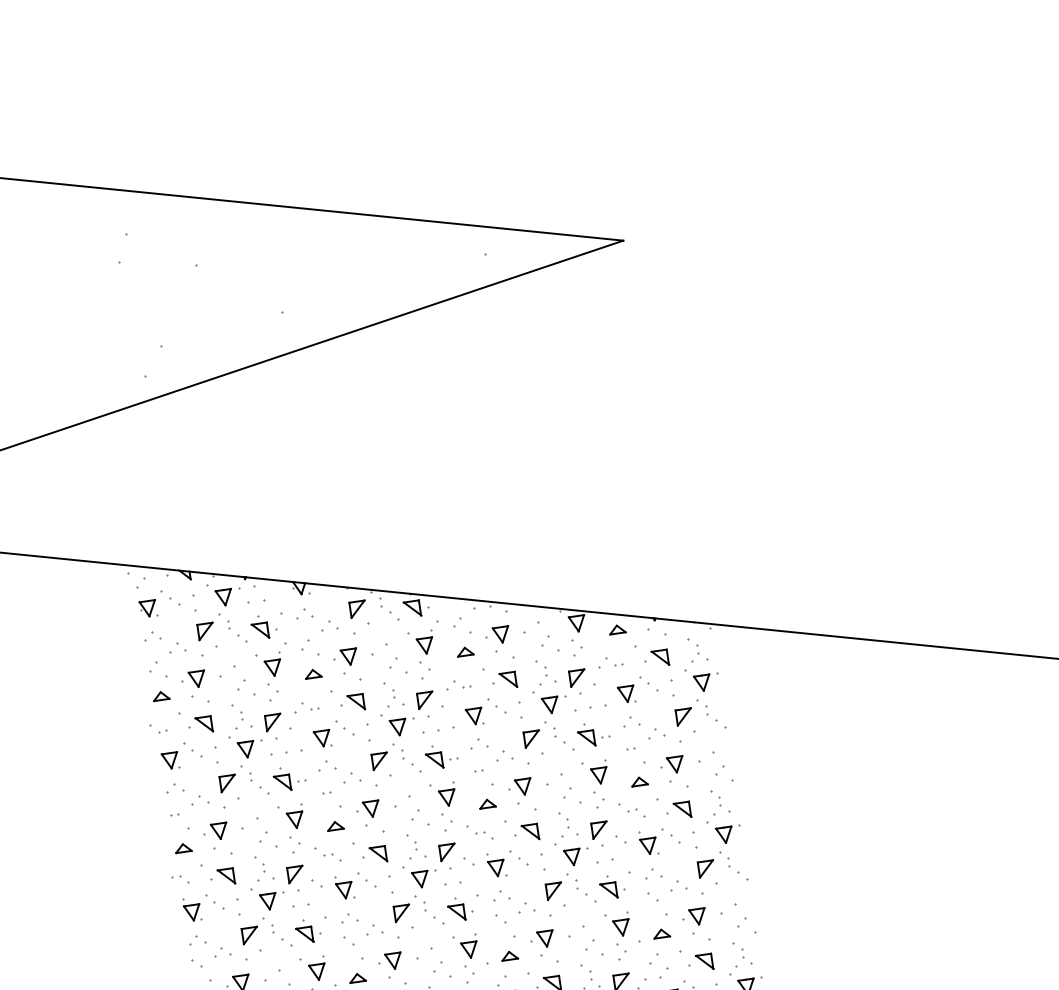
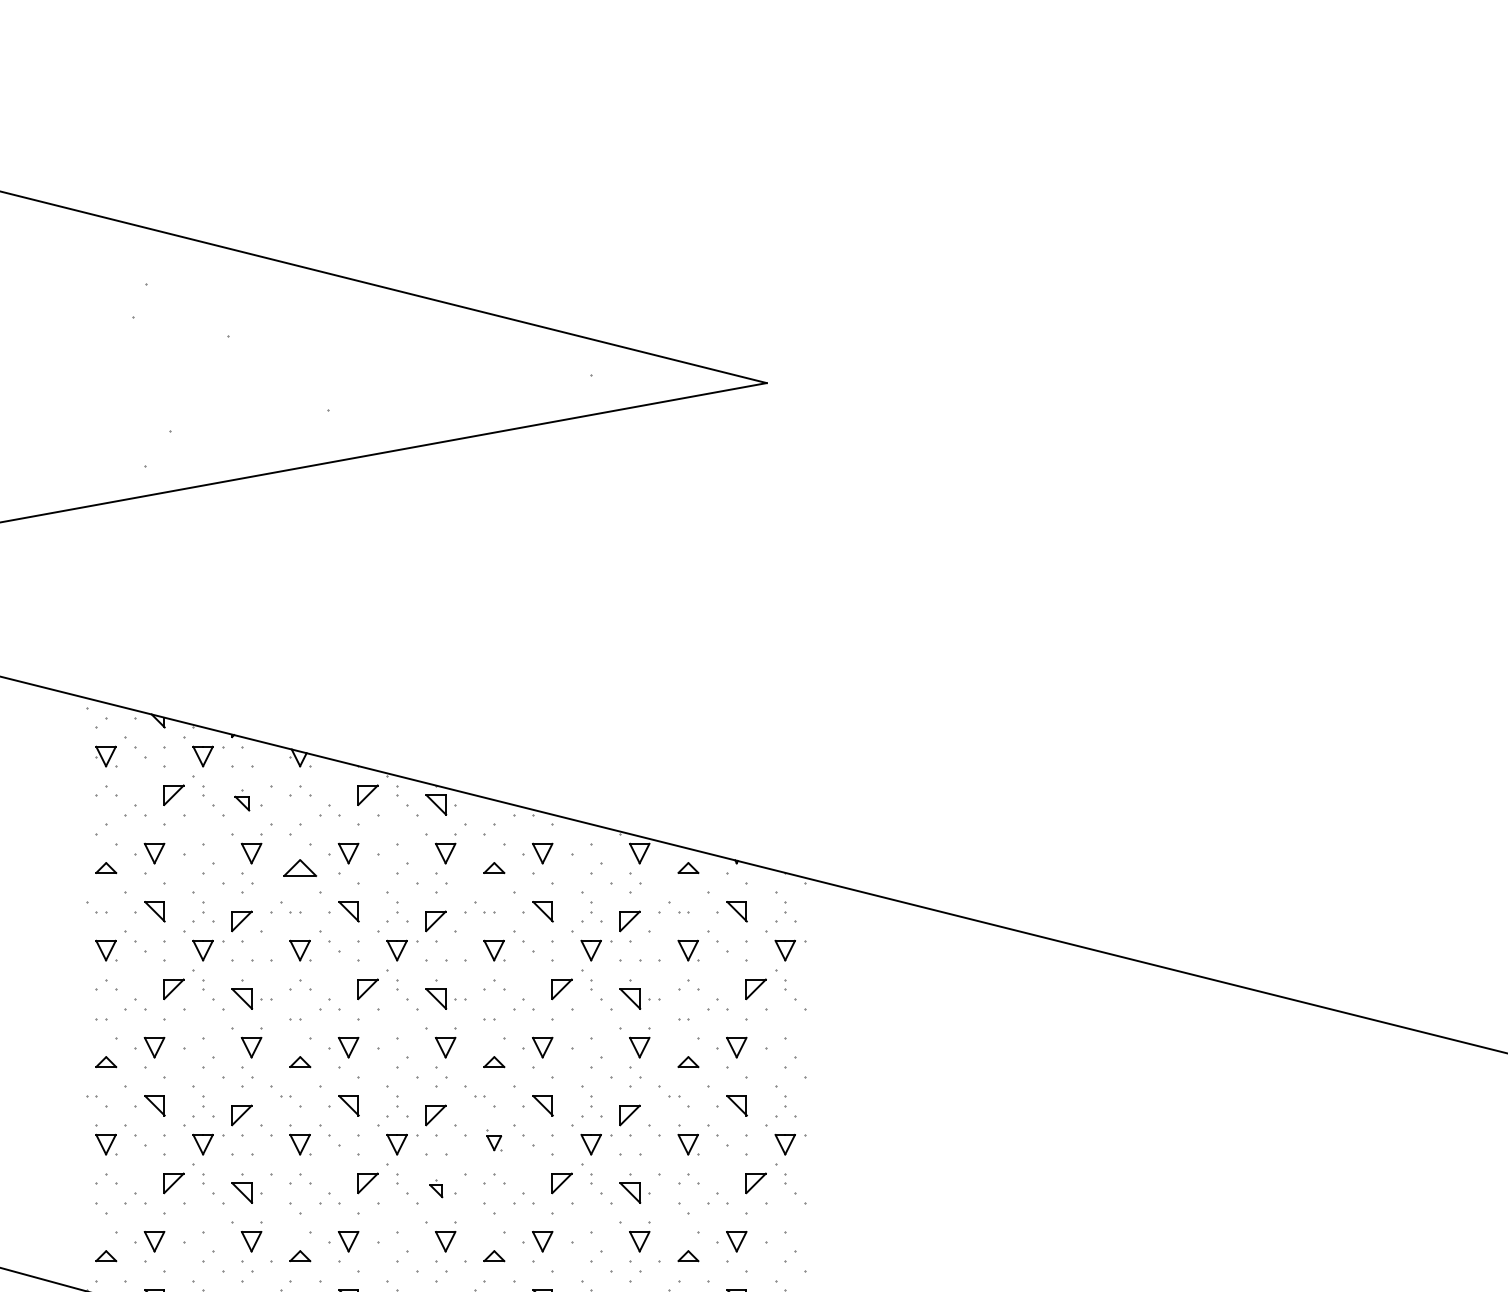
part: (260, 627) -> (242, 800), size x0.7
part: (313, 673) -> (300, 867), size x1.6
part: (496, 864) -> (494, 1139), size x0.7
part: (456, 909) -> (436, 1188), size x0.6

